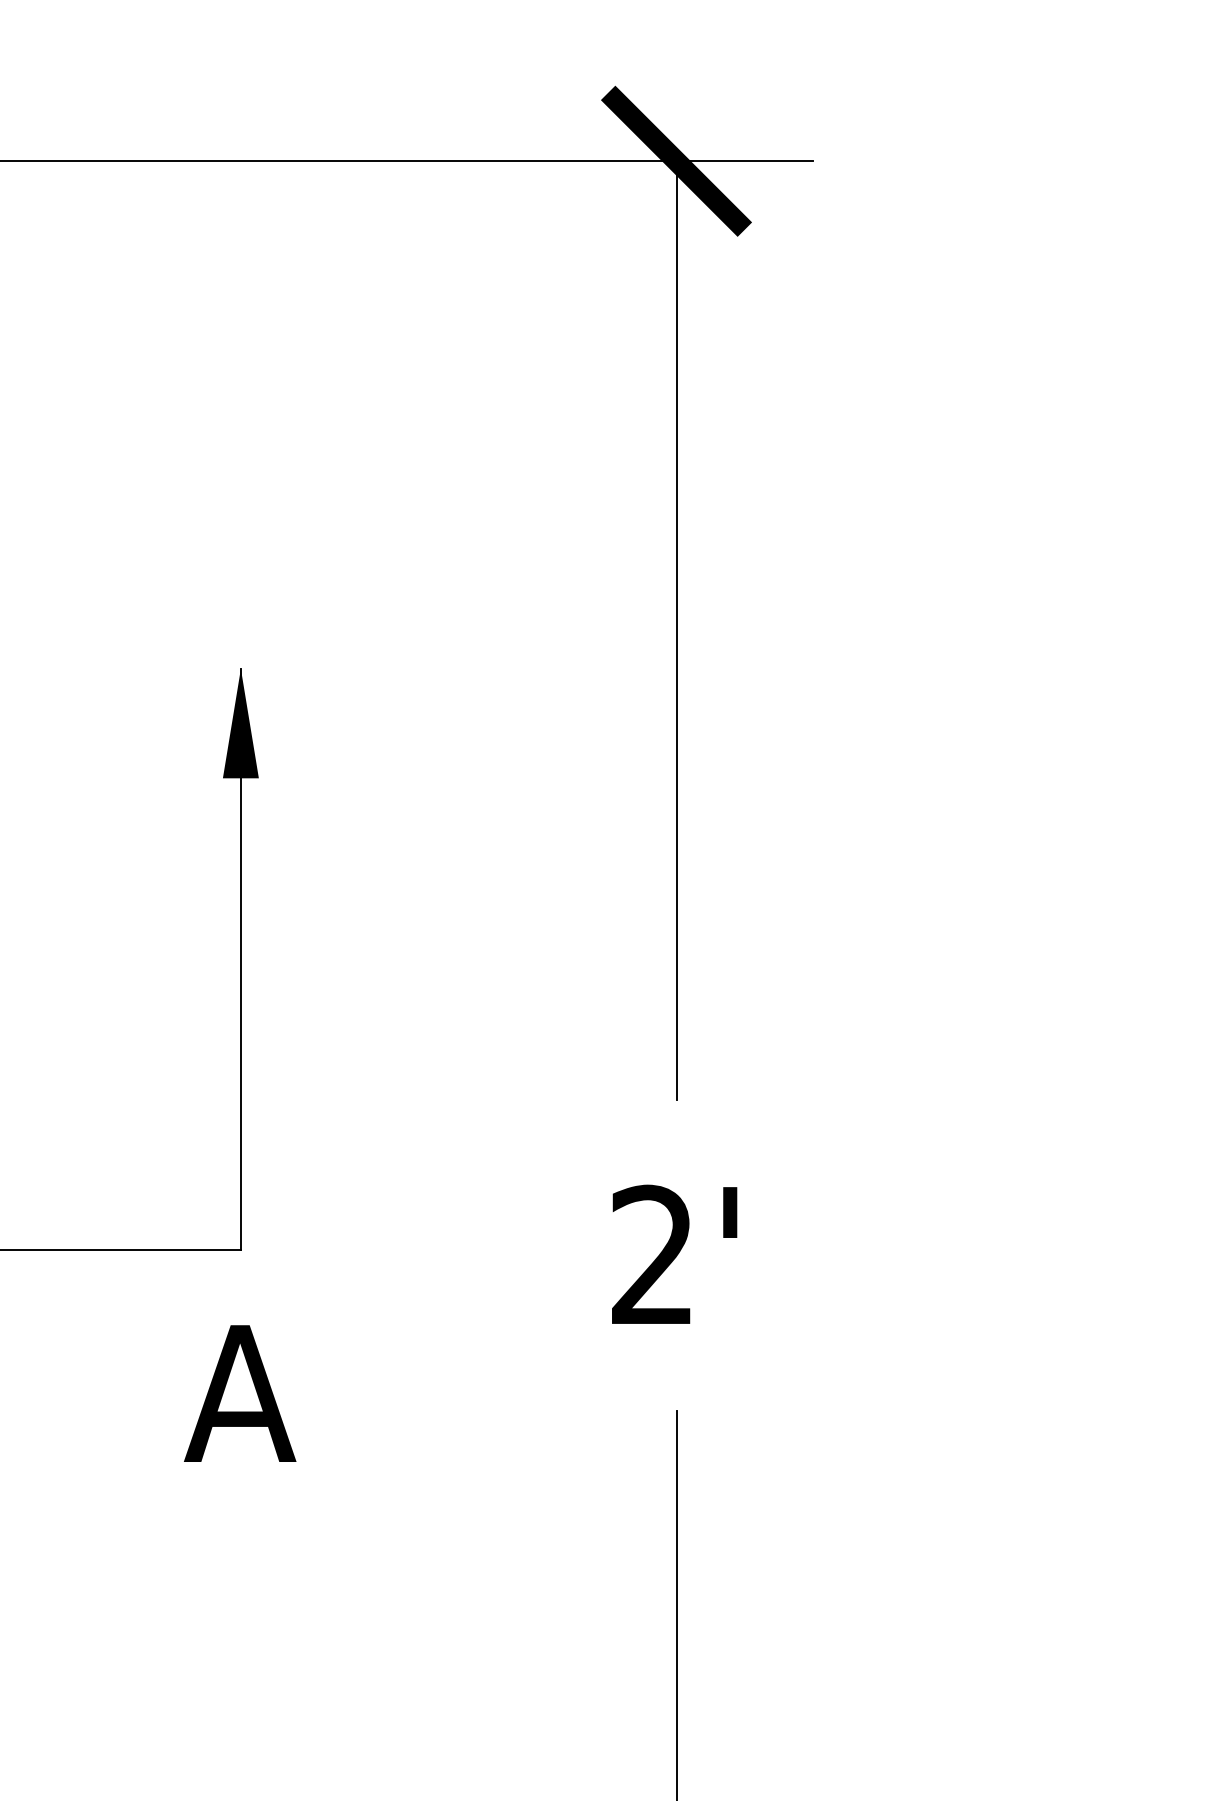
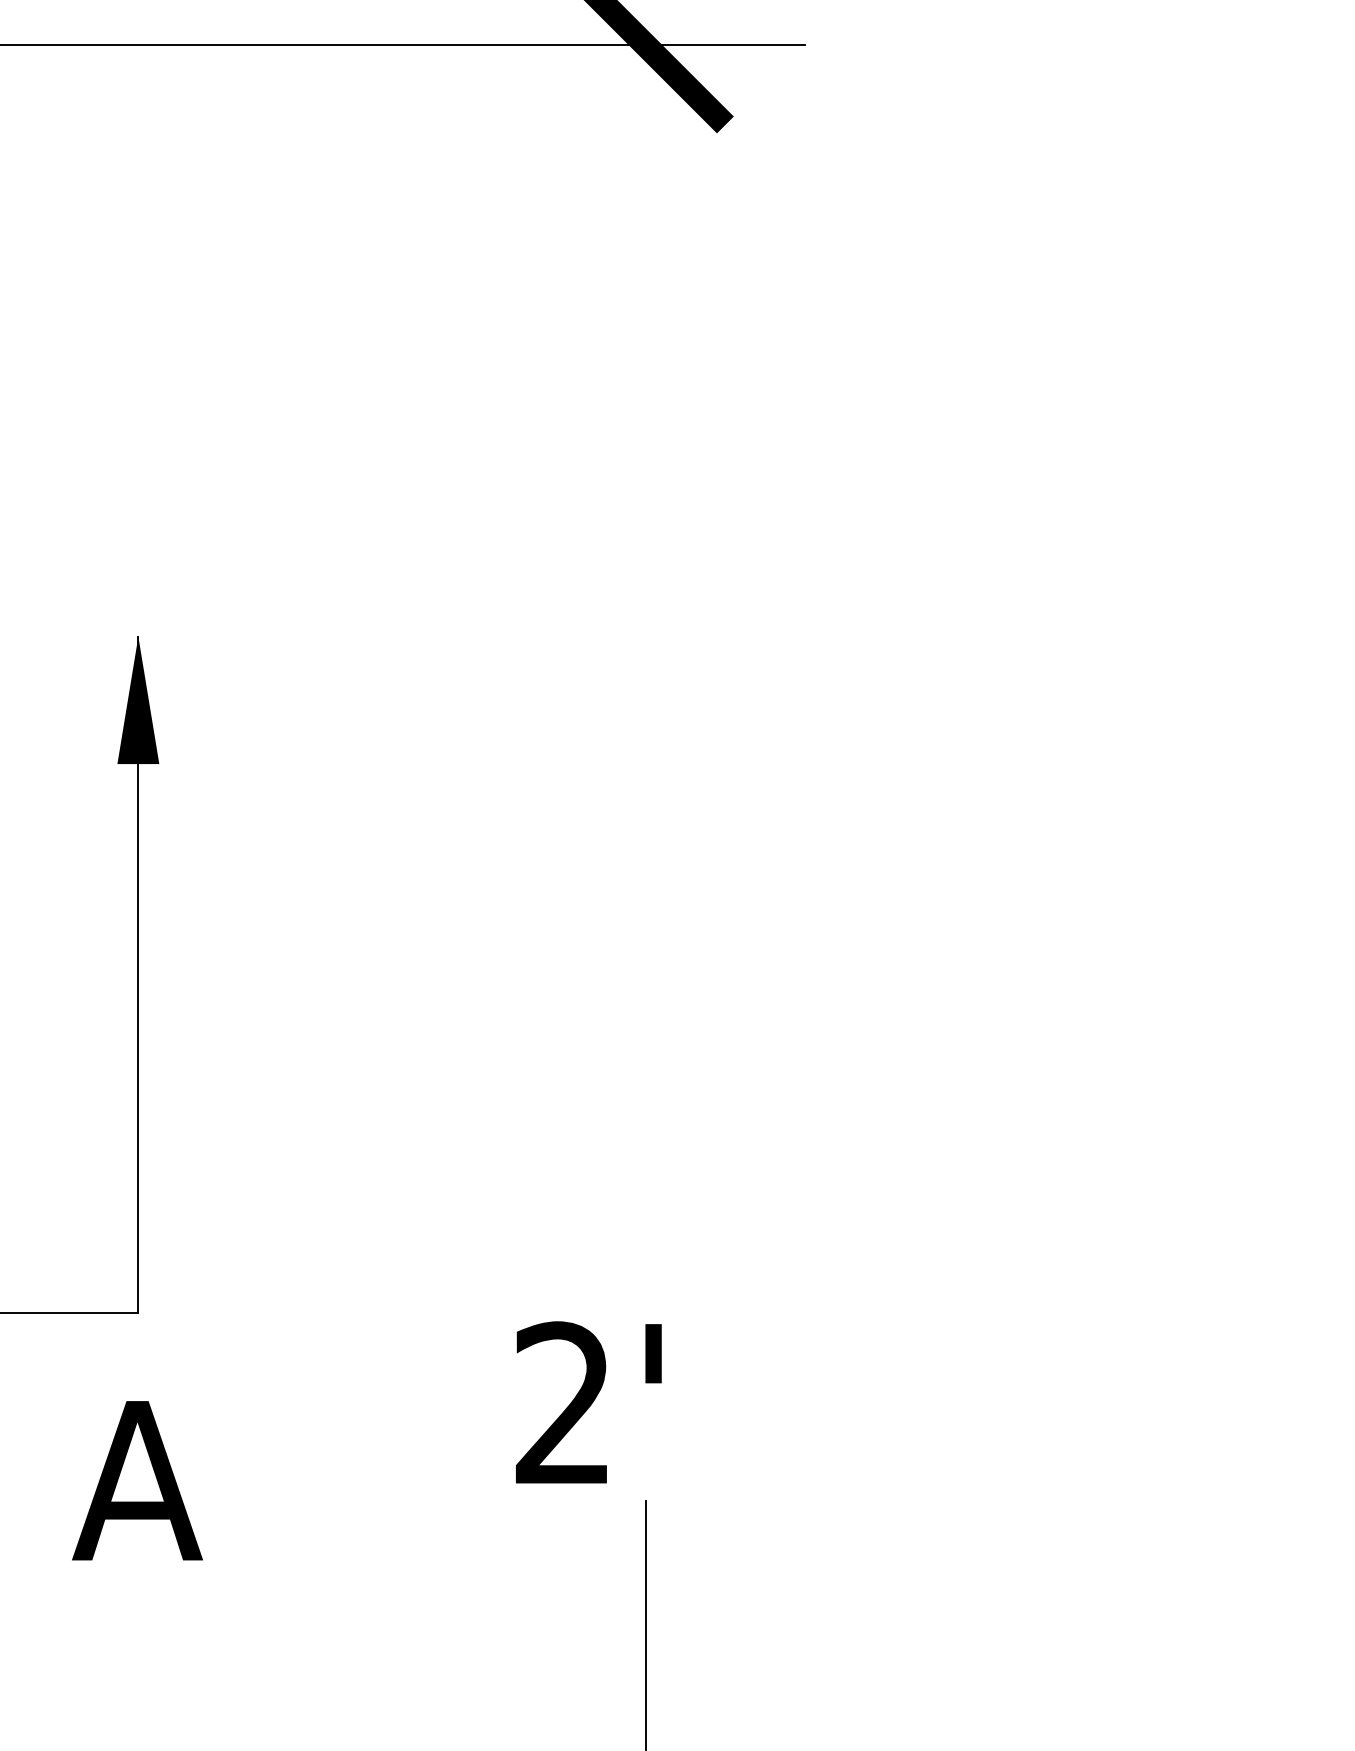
line: (676, 630) -> (645, 591), removed
text: (674, 1253) -> (588, 1401), moved

